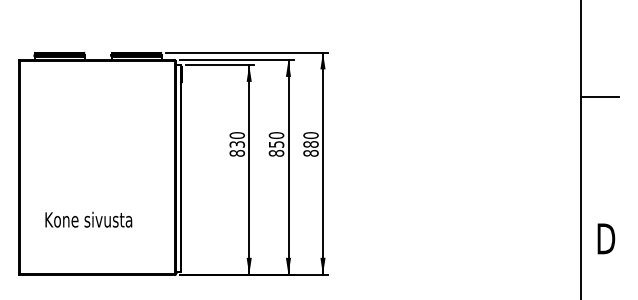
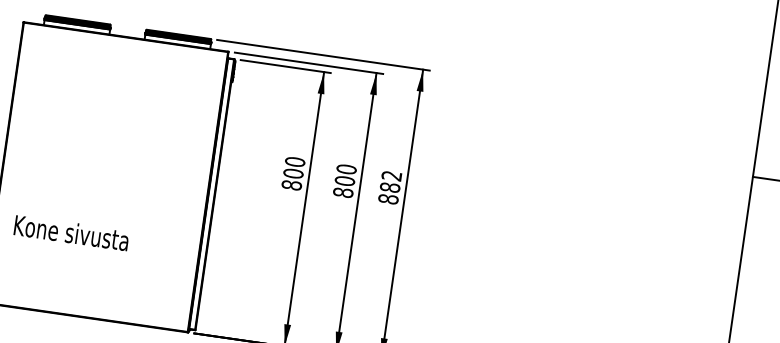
text: (310, 135) -> (391, 175), 880 -> 882
text: (237, 144) -> (293, 173), 830 -> 800
text: (276, 144) -> (344, 181), 850 -> 800
text: (88, 219) -> (71, 232), moved

